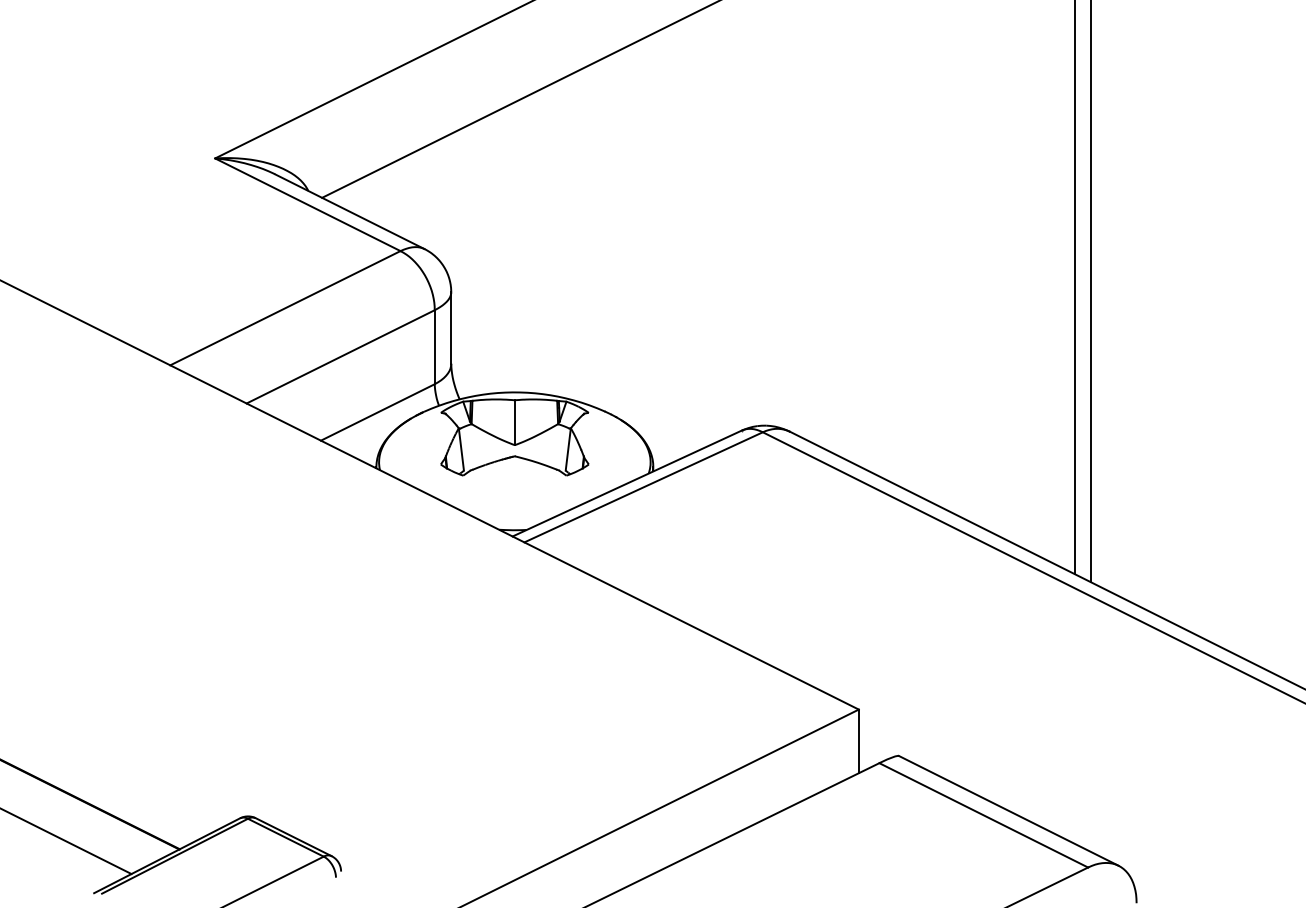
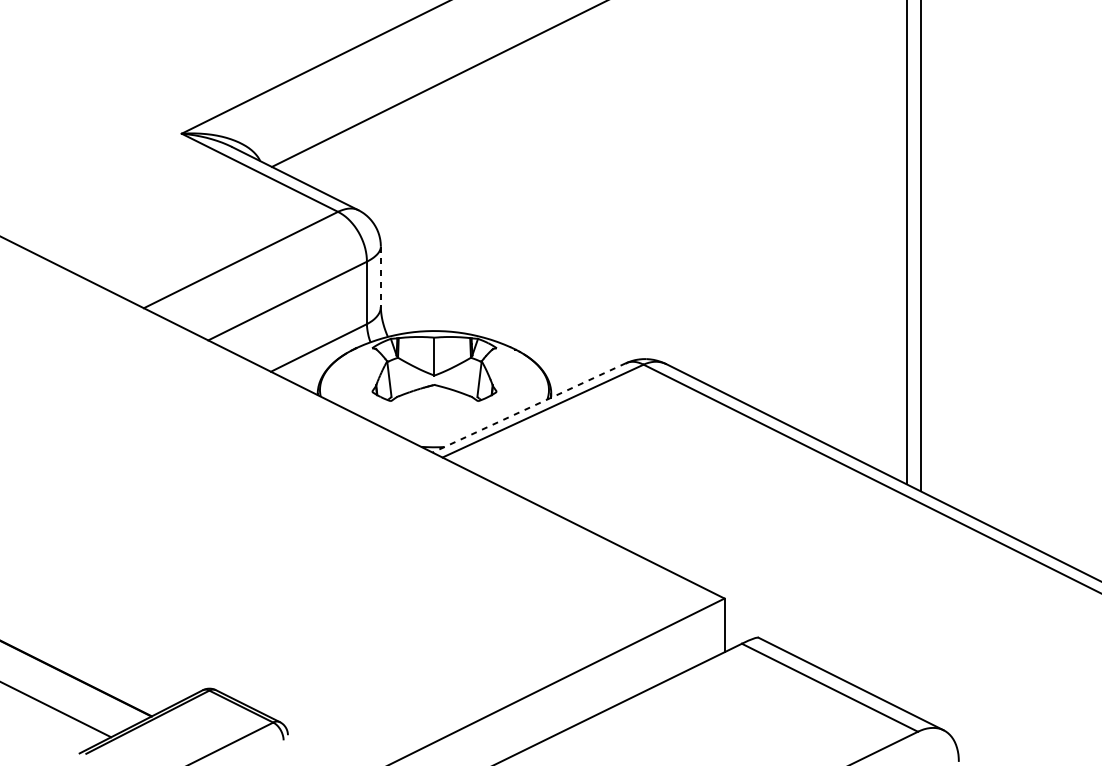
line: (451, 328) -> (381, 277), solid -> dashed
line: (626, 483) -> (528, 407), solid -> dashed

